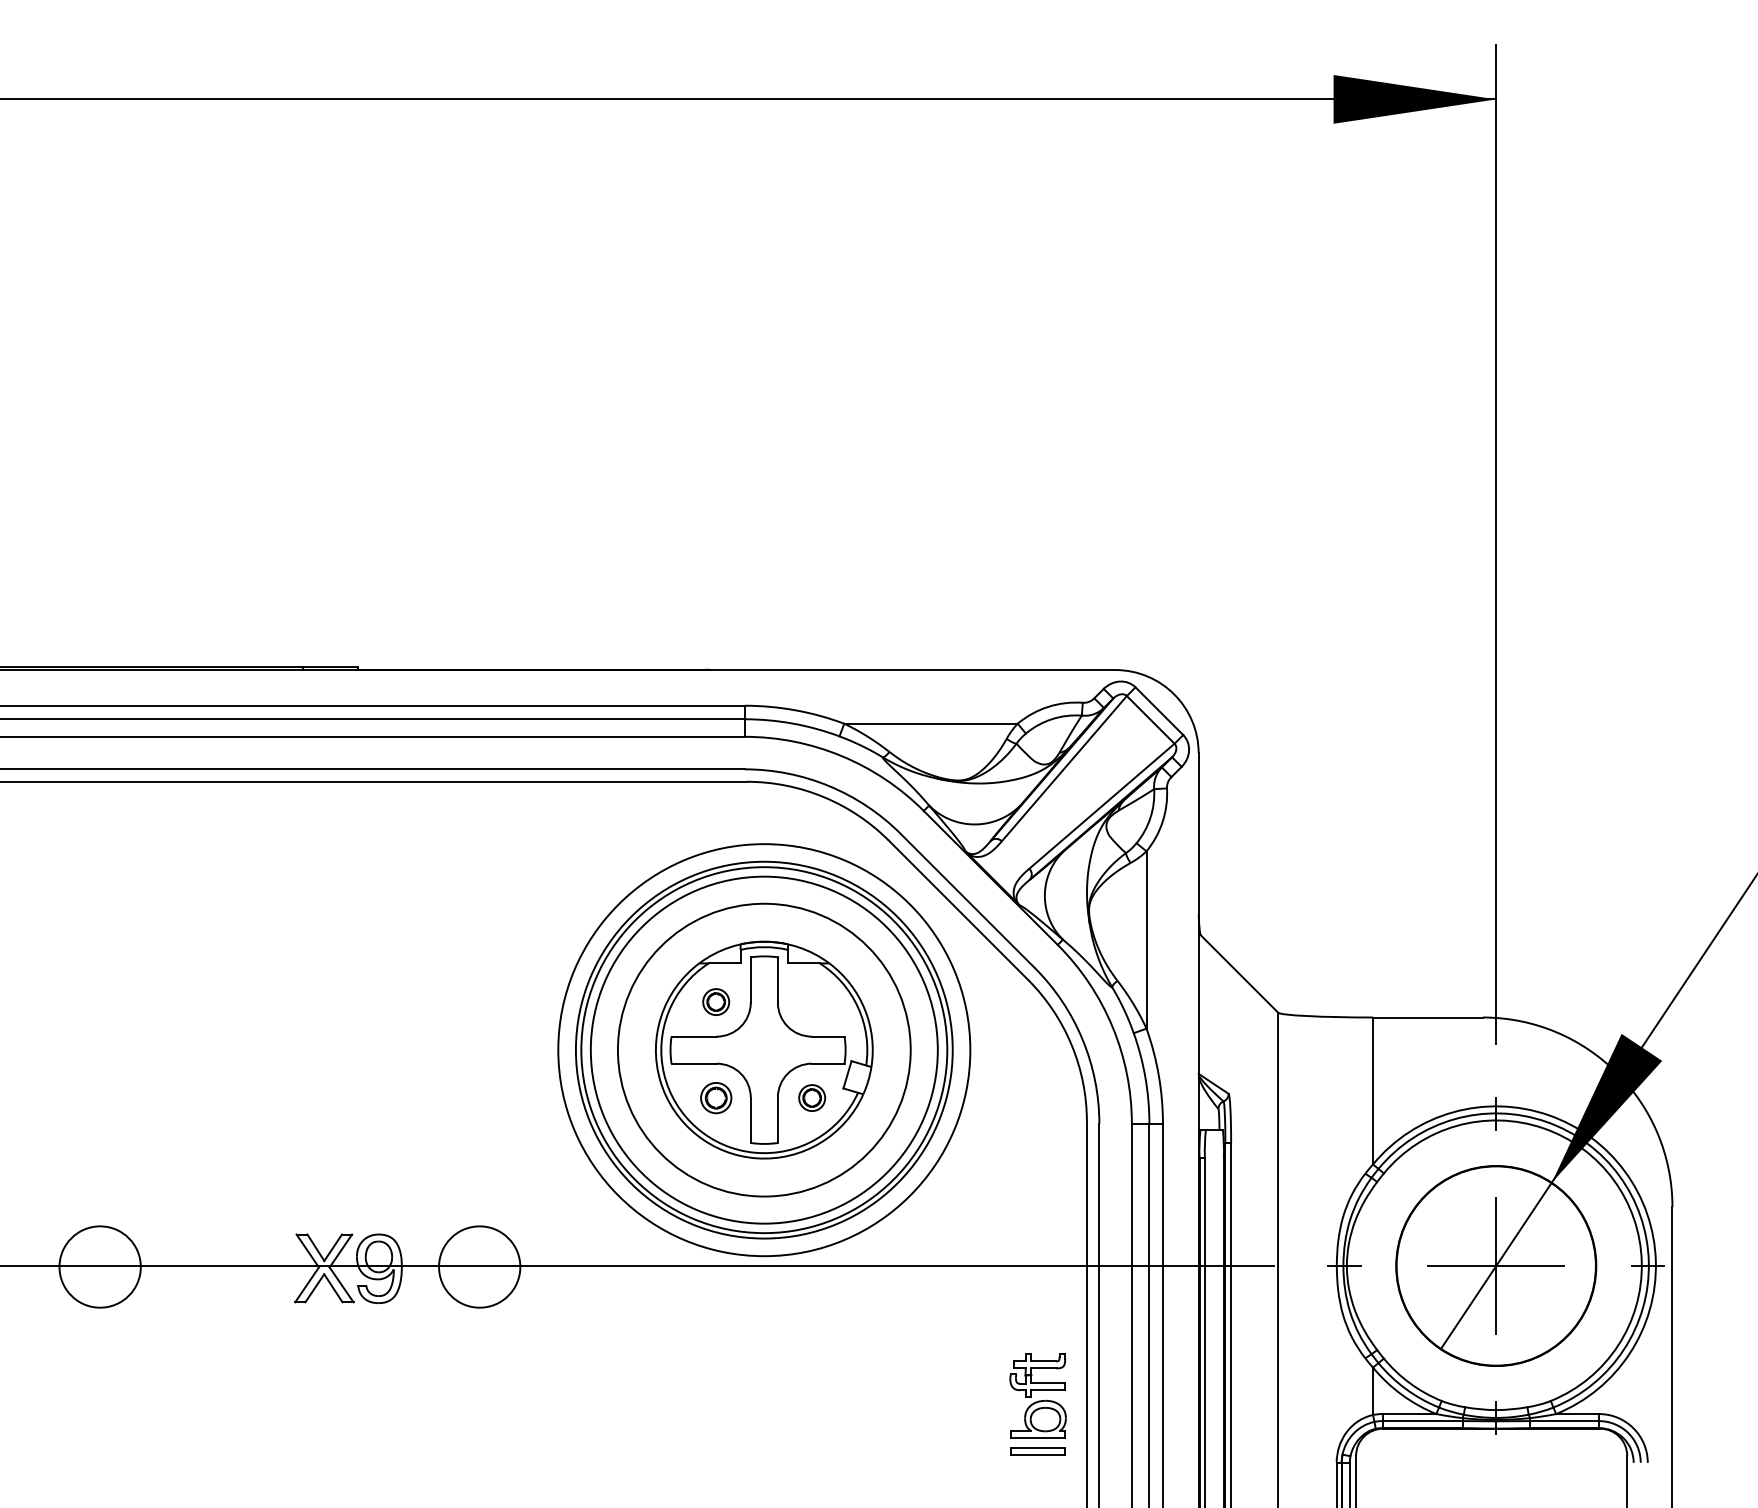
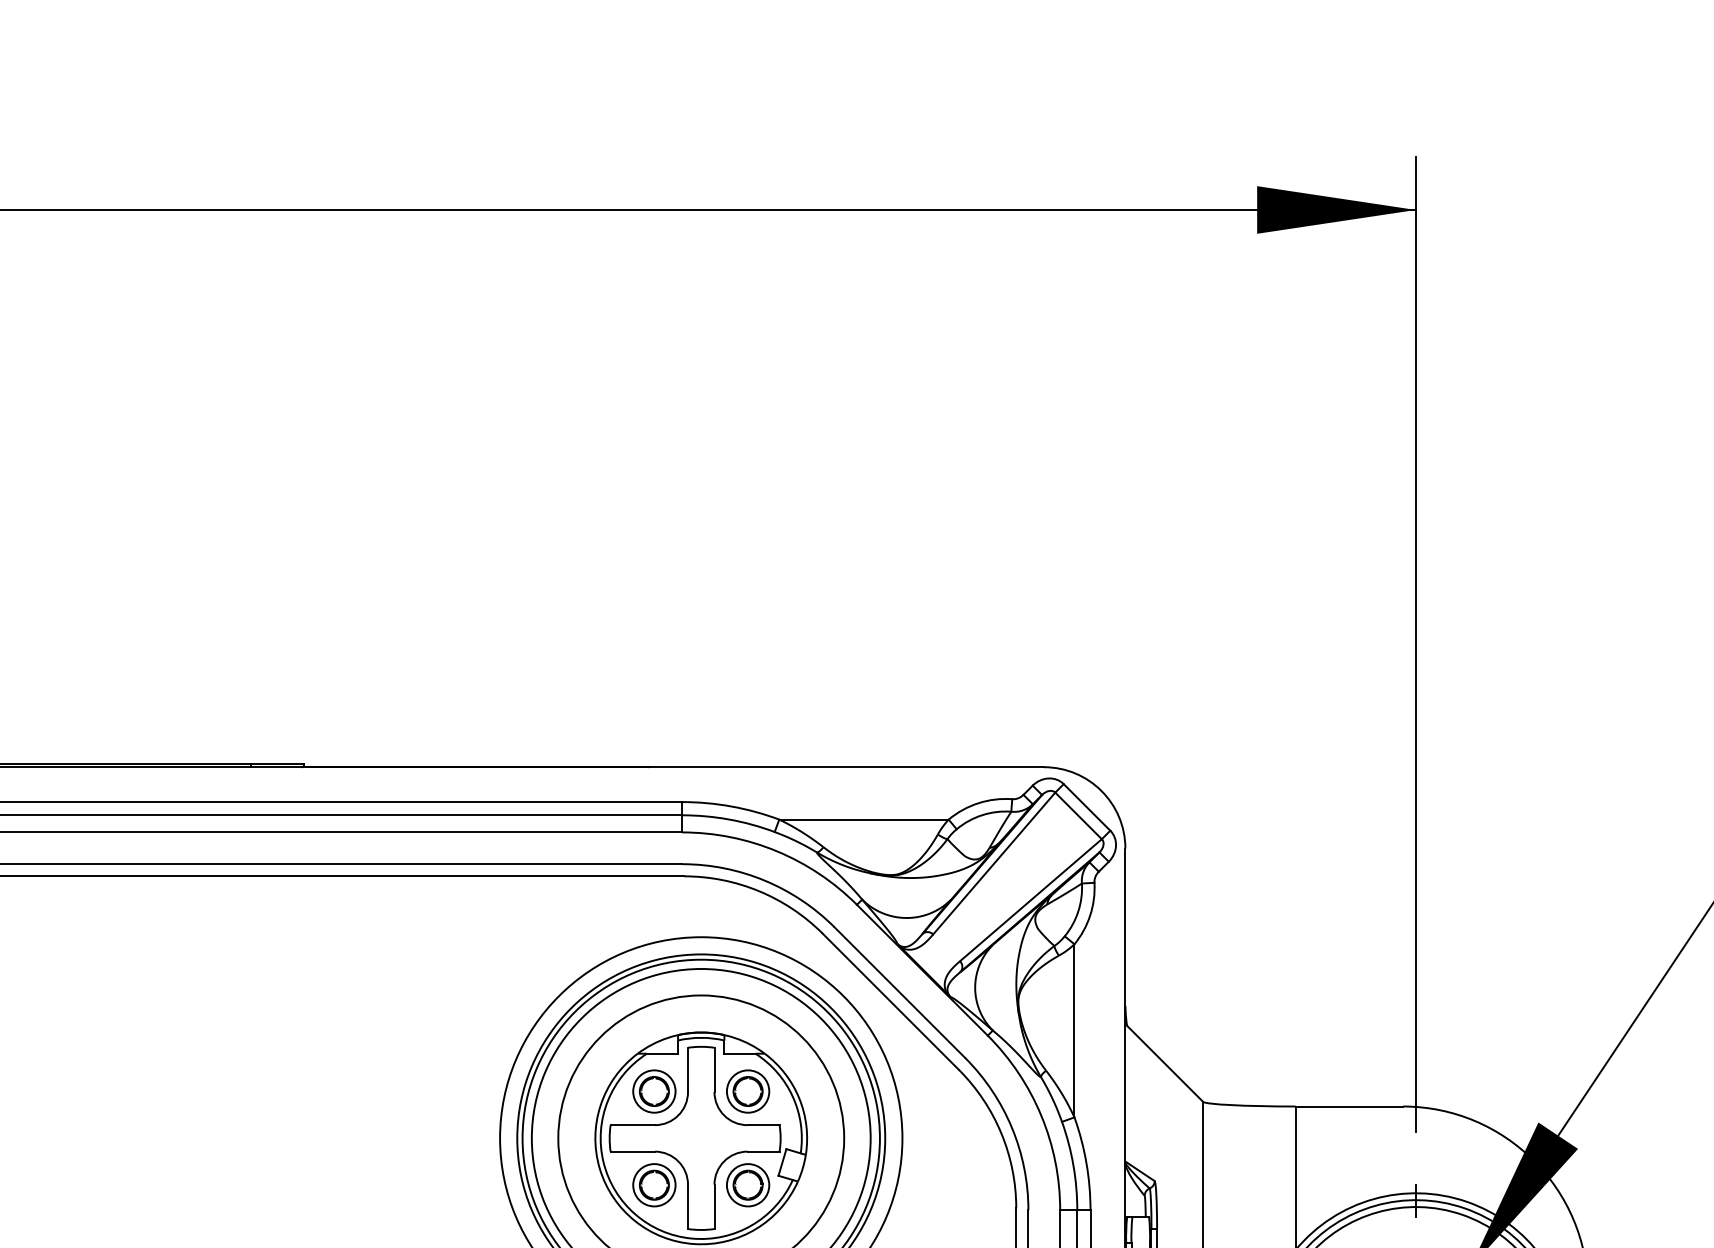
part: (715, 1001) -> (653, 1090), size x1.67
part: (811, 1001) -> (747, 1090), added
part: (715, 1097) -> (653, 1184), size x1.43
part: (811, 1097) -> (747, 1184), size x1.67

